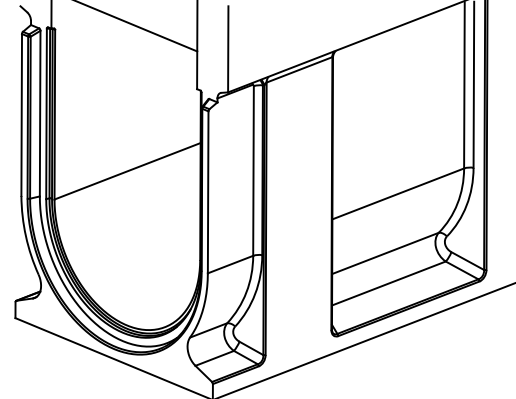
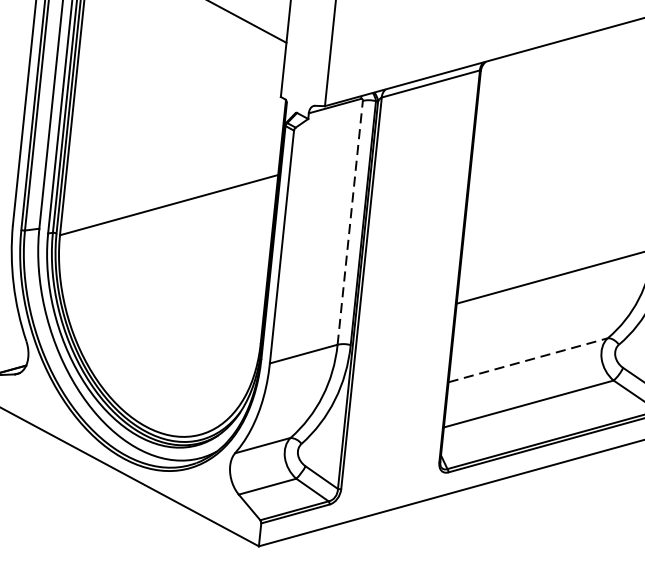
line: (253, 171) -> (350, 223), solid -> dashed
line: (385, 253) -> (528, 360), solid -> dashed

